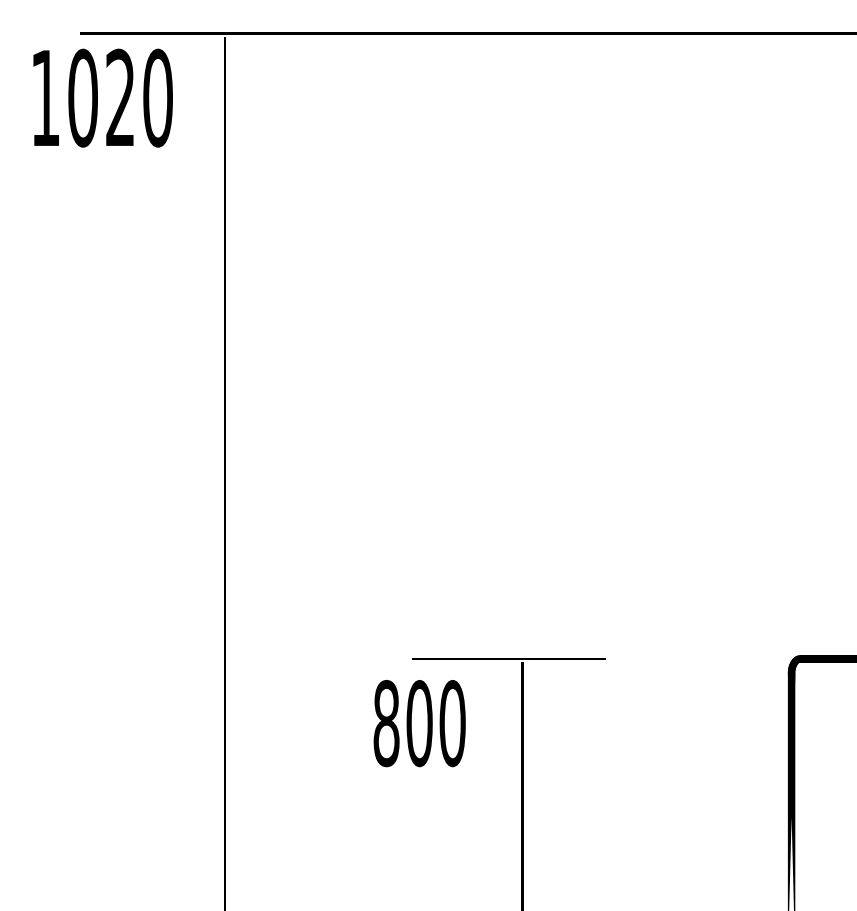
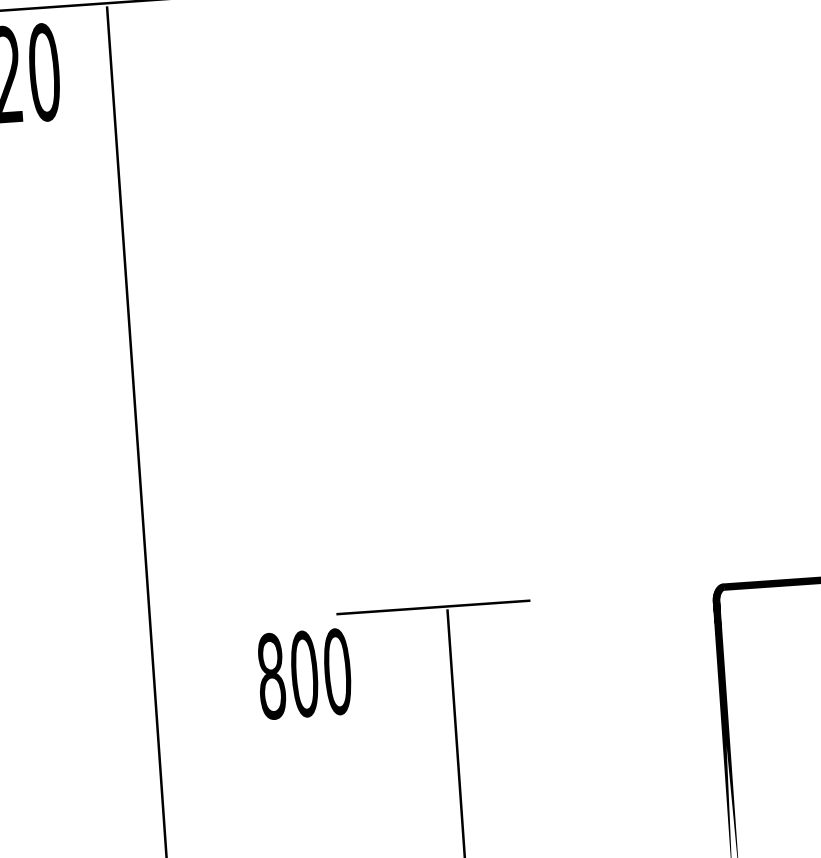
text: (419, 723) -> (304, 674), moved

